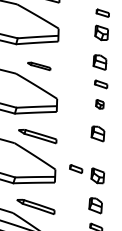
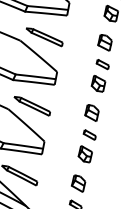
part: (38, 66) -> (43, 37), size x1.67
part: (99, 104) -> (98, 84), size x1.67
part: (76, 168) -> (90, 134), moved

